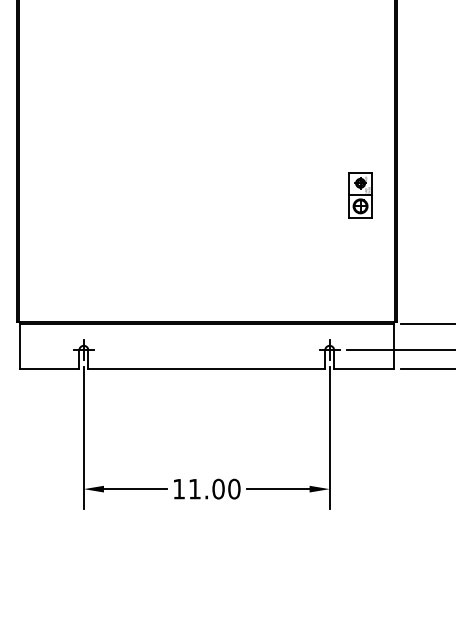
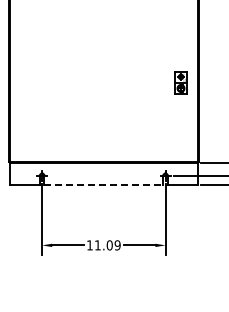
part: (359, 194) -> (180, 82), moved
line: (208, 369) -> (104, 185), solid -> dashed
text: (233, 489) -> (117, 245), 11.00 -> 11.09

